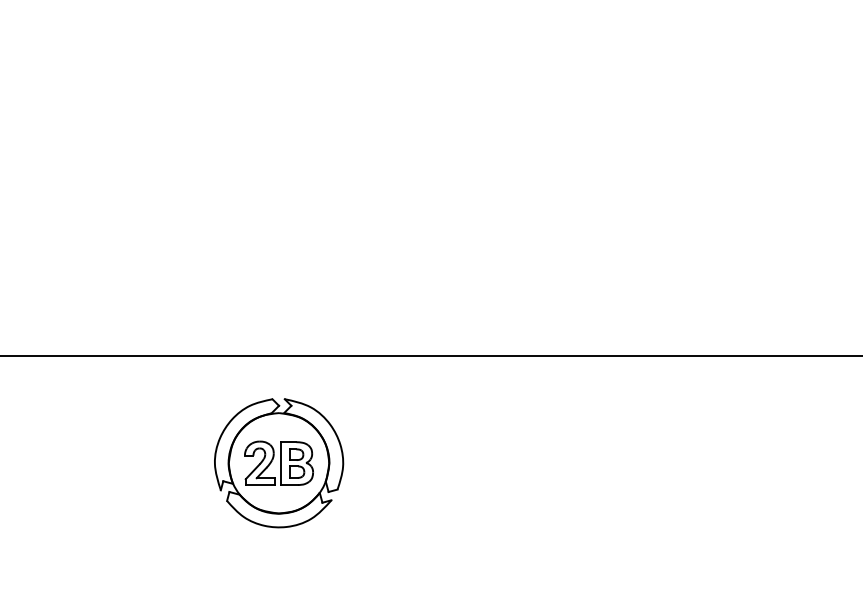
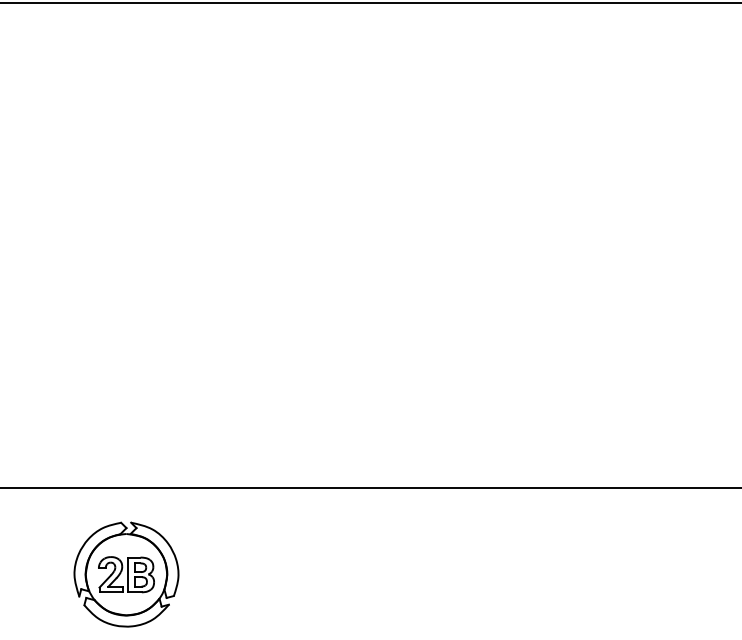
part: (279, 463) -> (126, 574), moved

